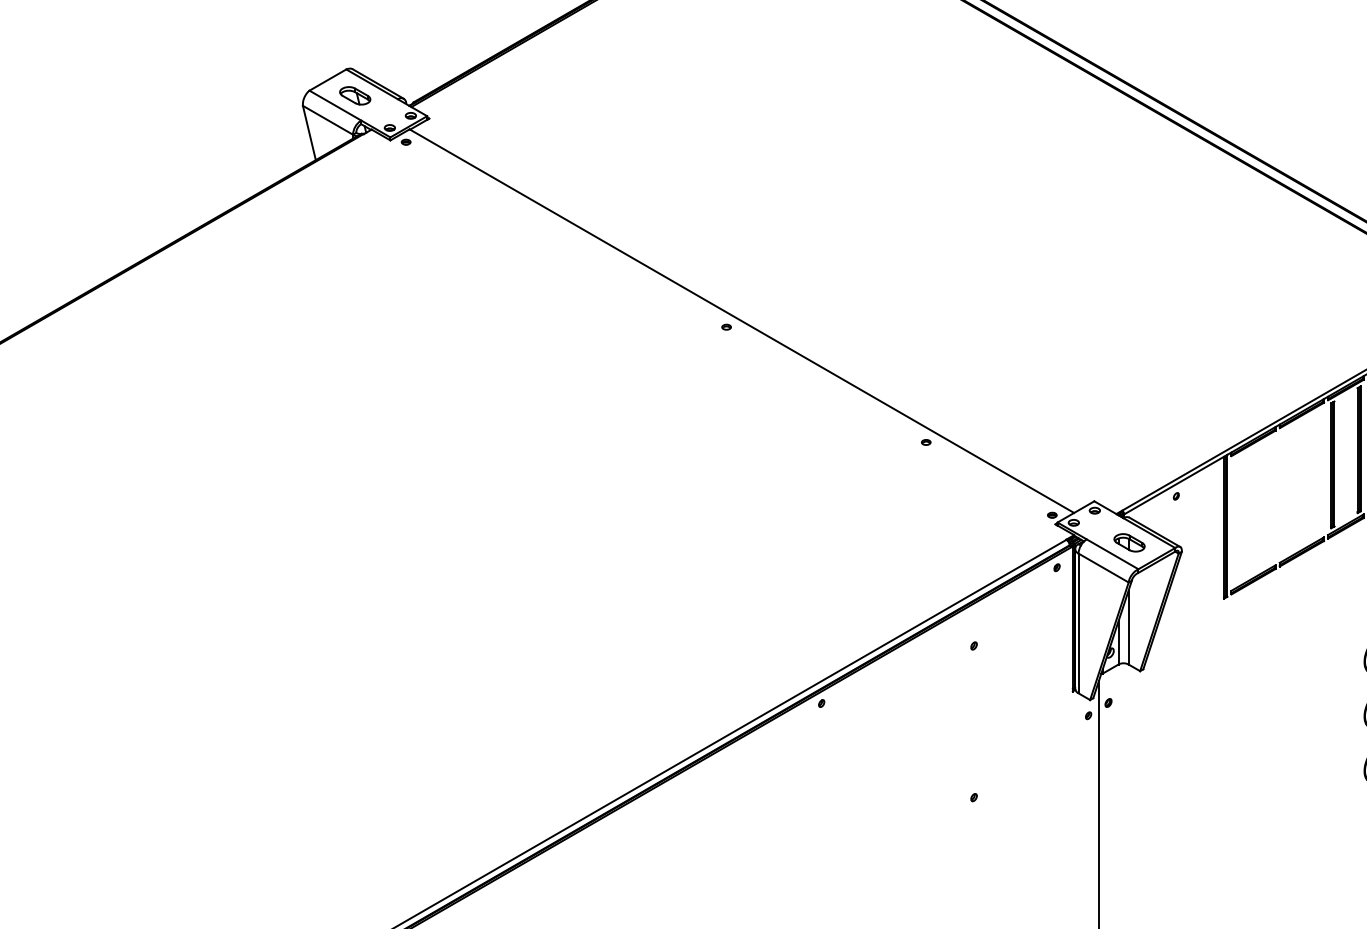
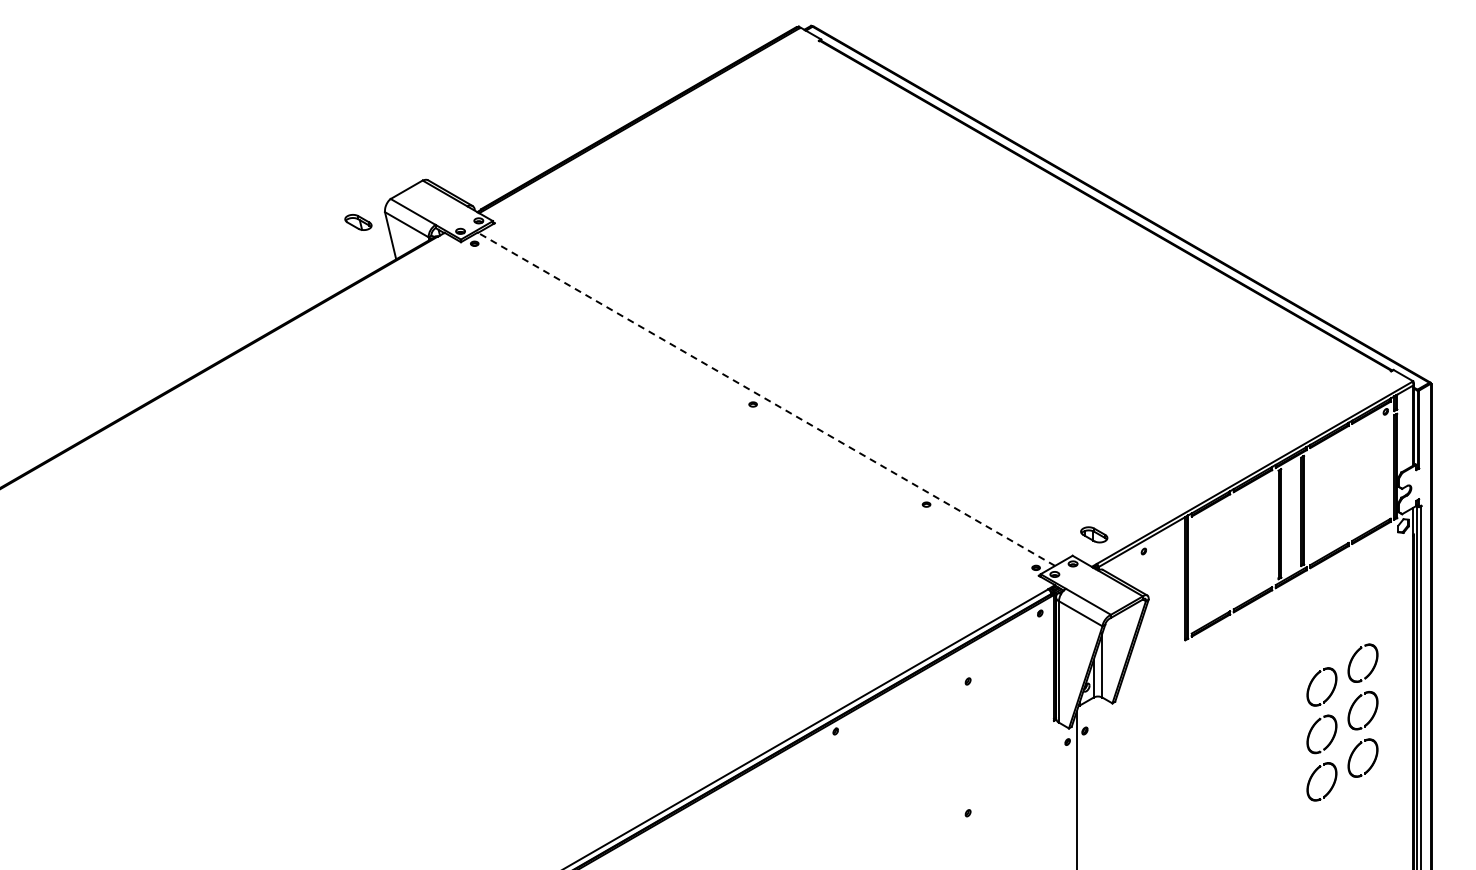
part: (355, 95) -> (358, 222), moved
line: (740, 321) -> (765, 399), solid -> dashed
part: (1129, 542) -> (1094, 534), moved

